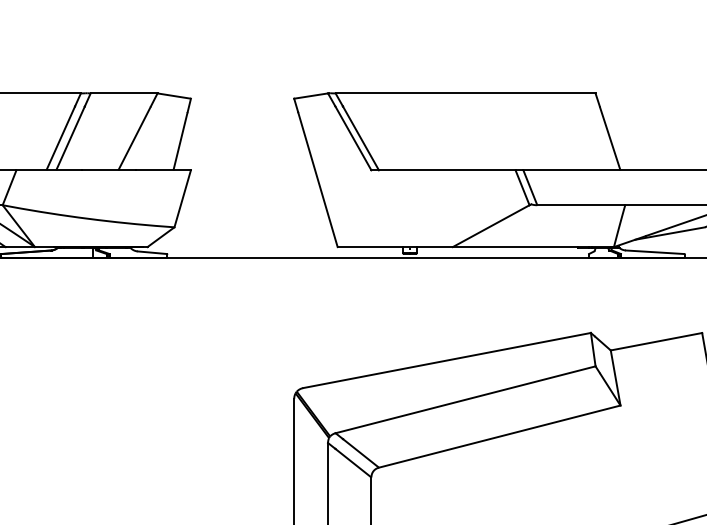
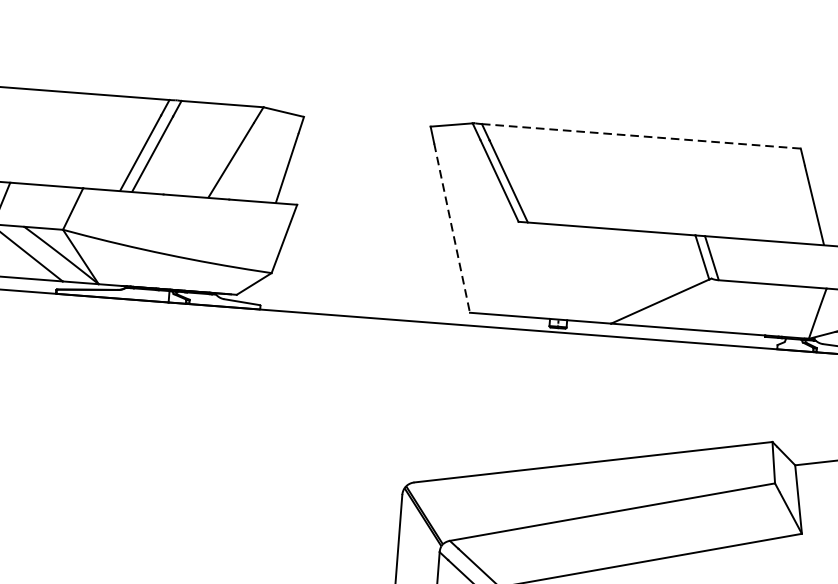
line: (465, 93) -> (641, 136), solid -> dashed
line: (318, 180) -> (452, 229), solid -> dashed

